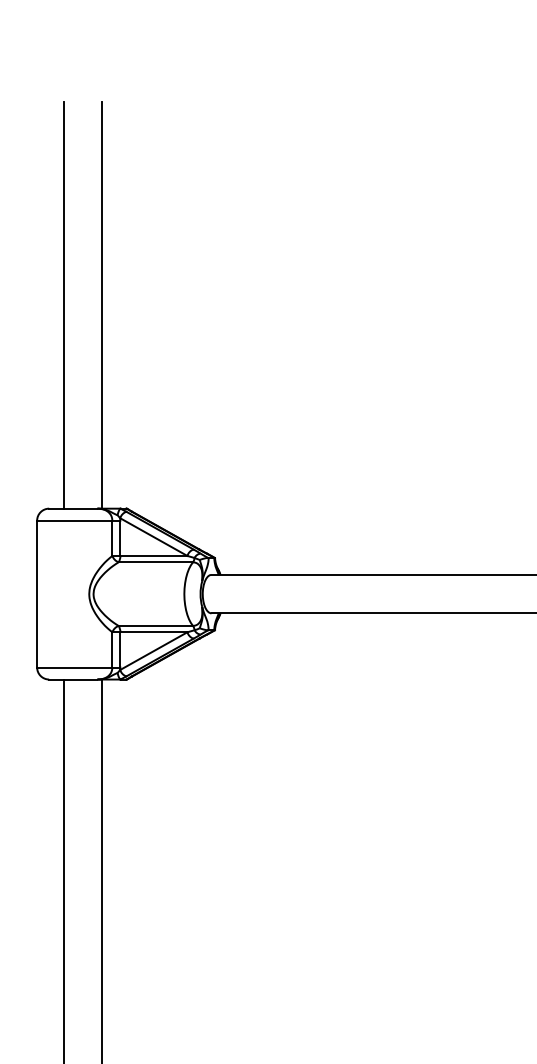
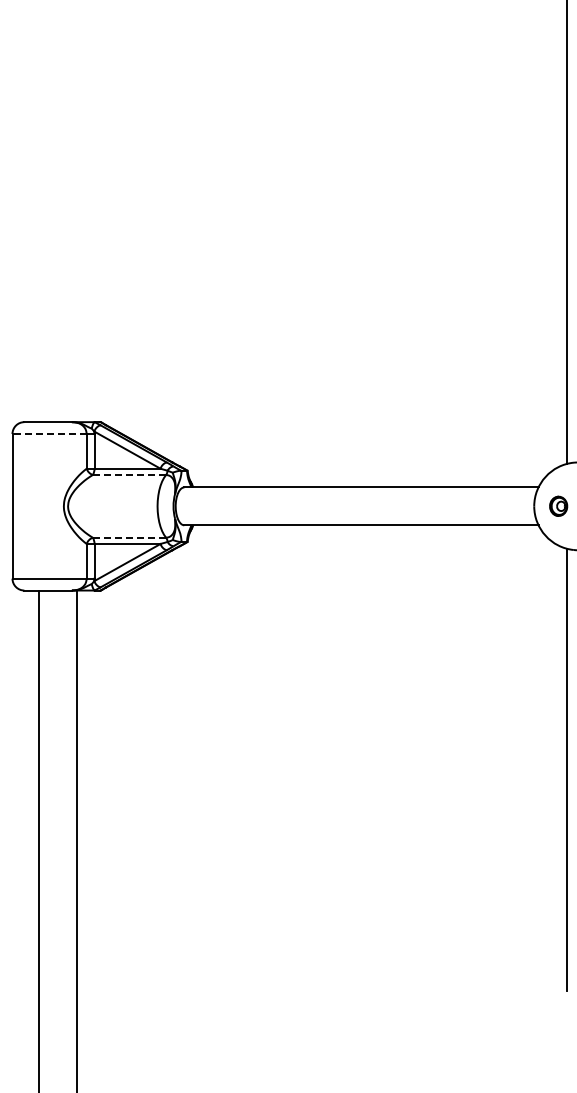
line: (63, 305) -> (38, 221), removed
line: (102, 305) -> (76, 221), removed
line: (74, 521) -> (49, 434), solid -> dashed
line: (155, 562) -> (129, 475), solid -> dashed
line: (155, 625) -> (129, 537), solid -> dashed

